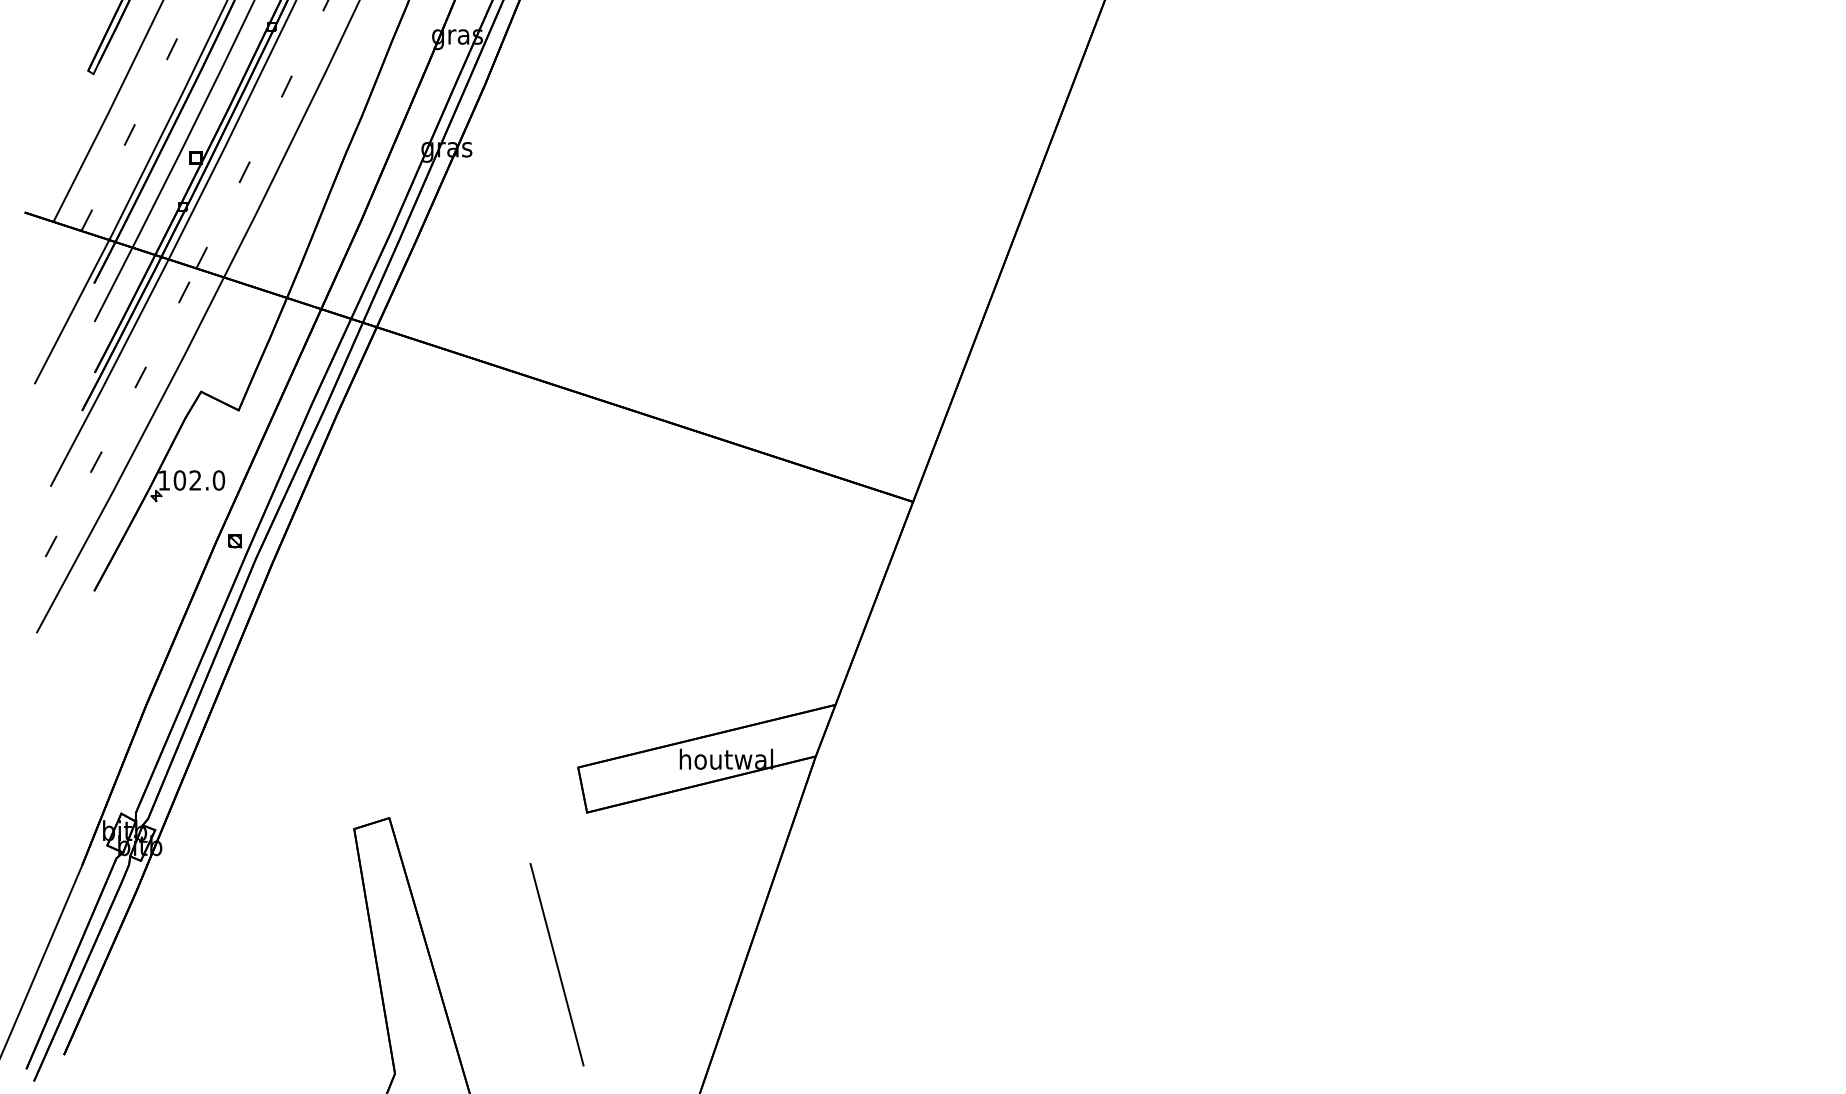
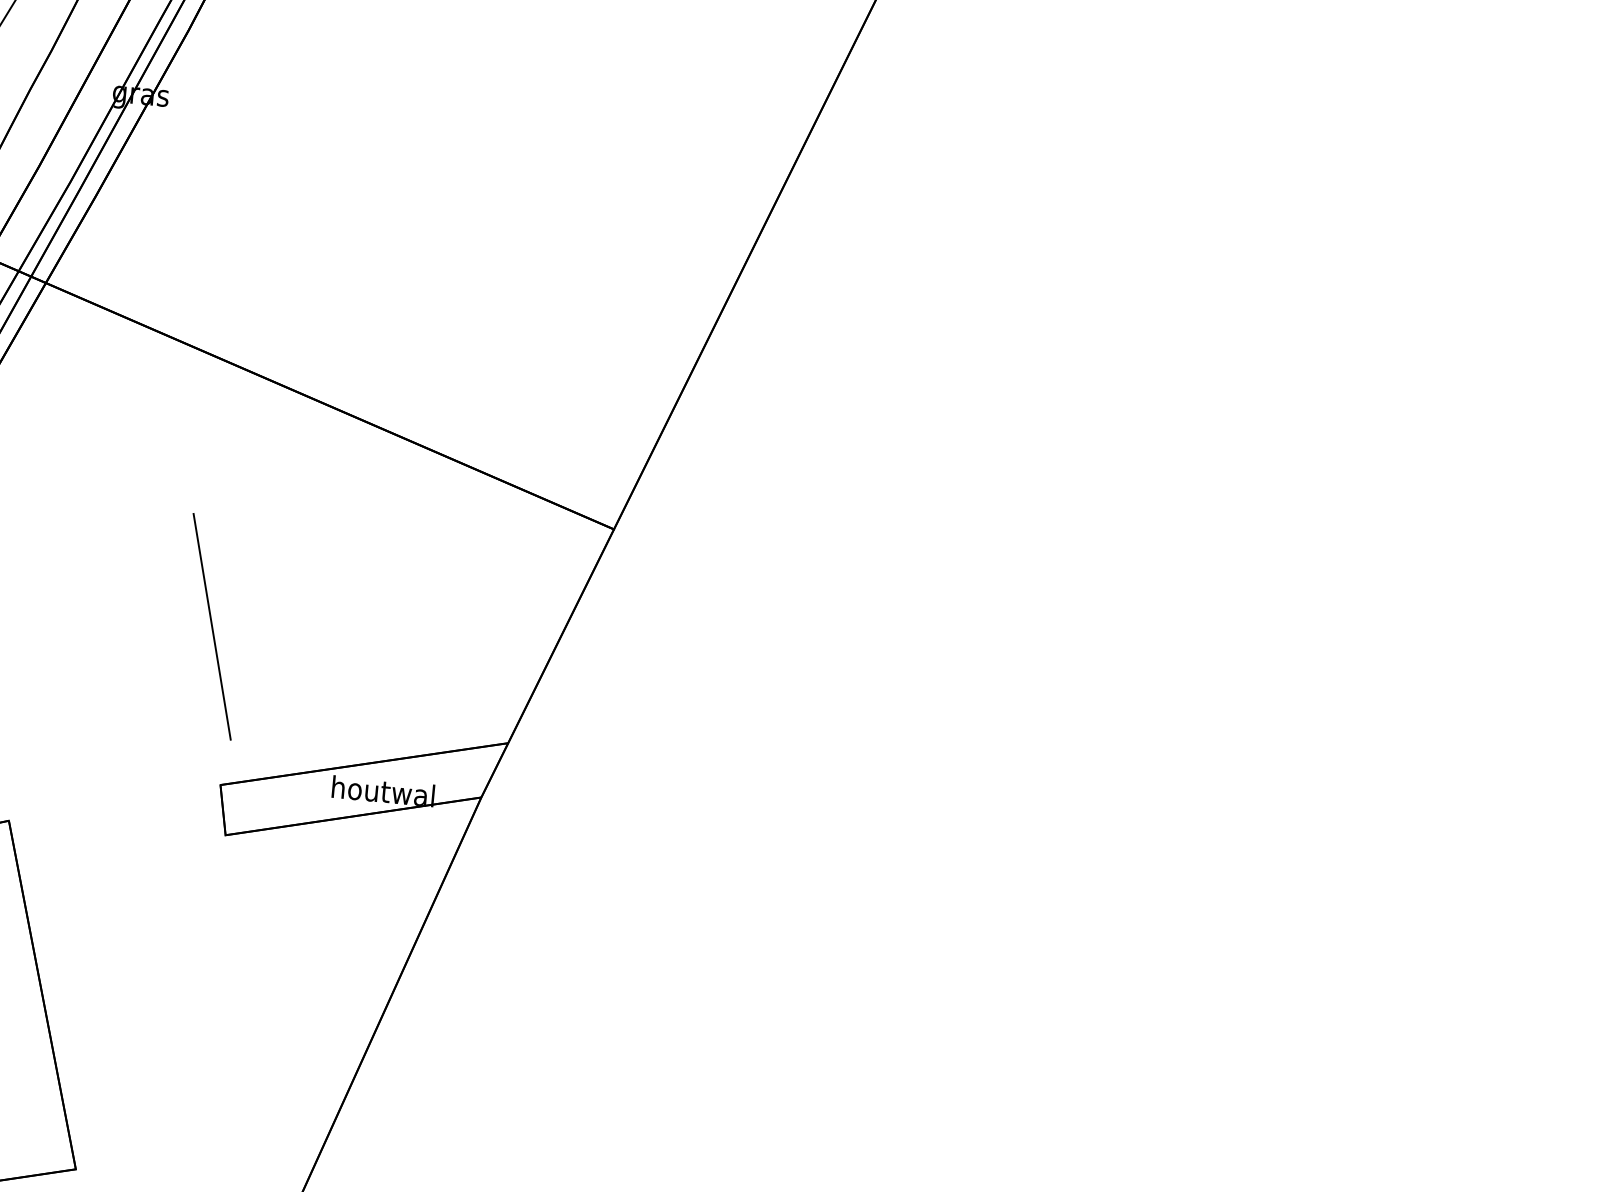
line: (556, 964) -> (211, 626), moved

